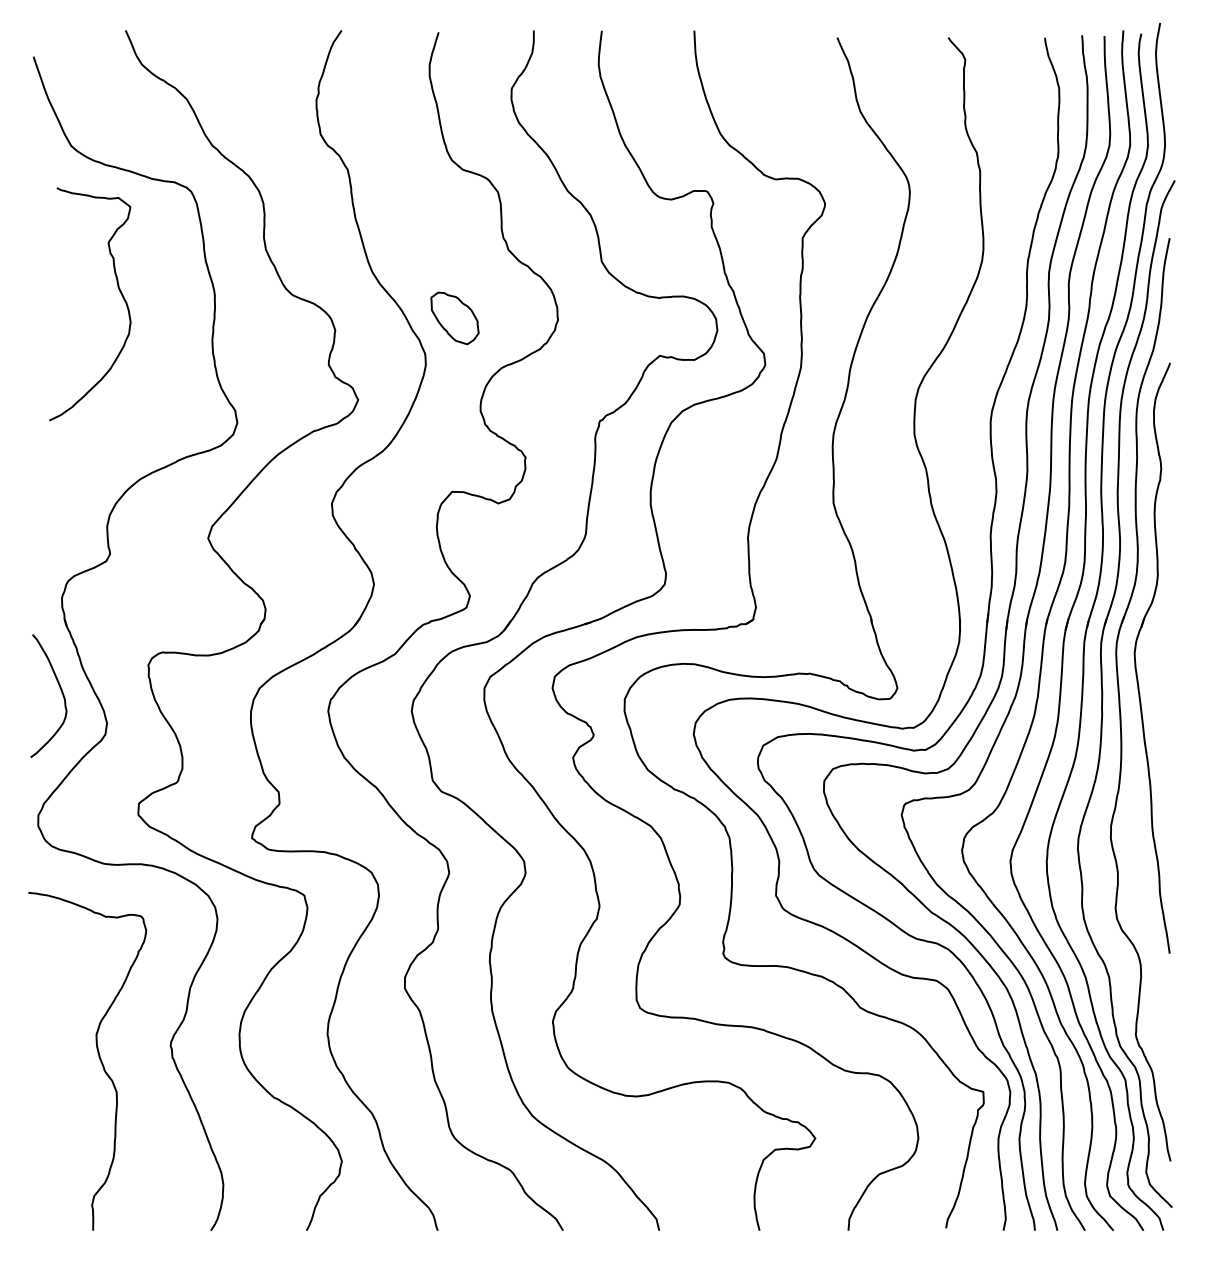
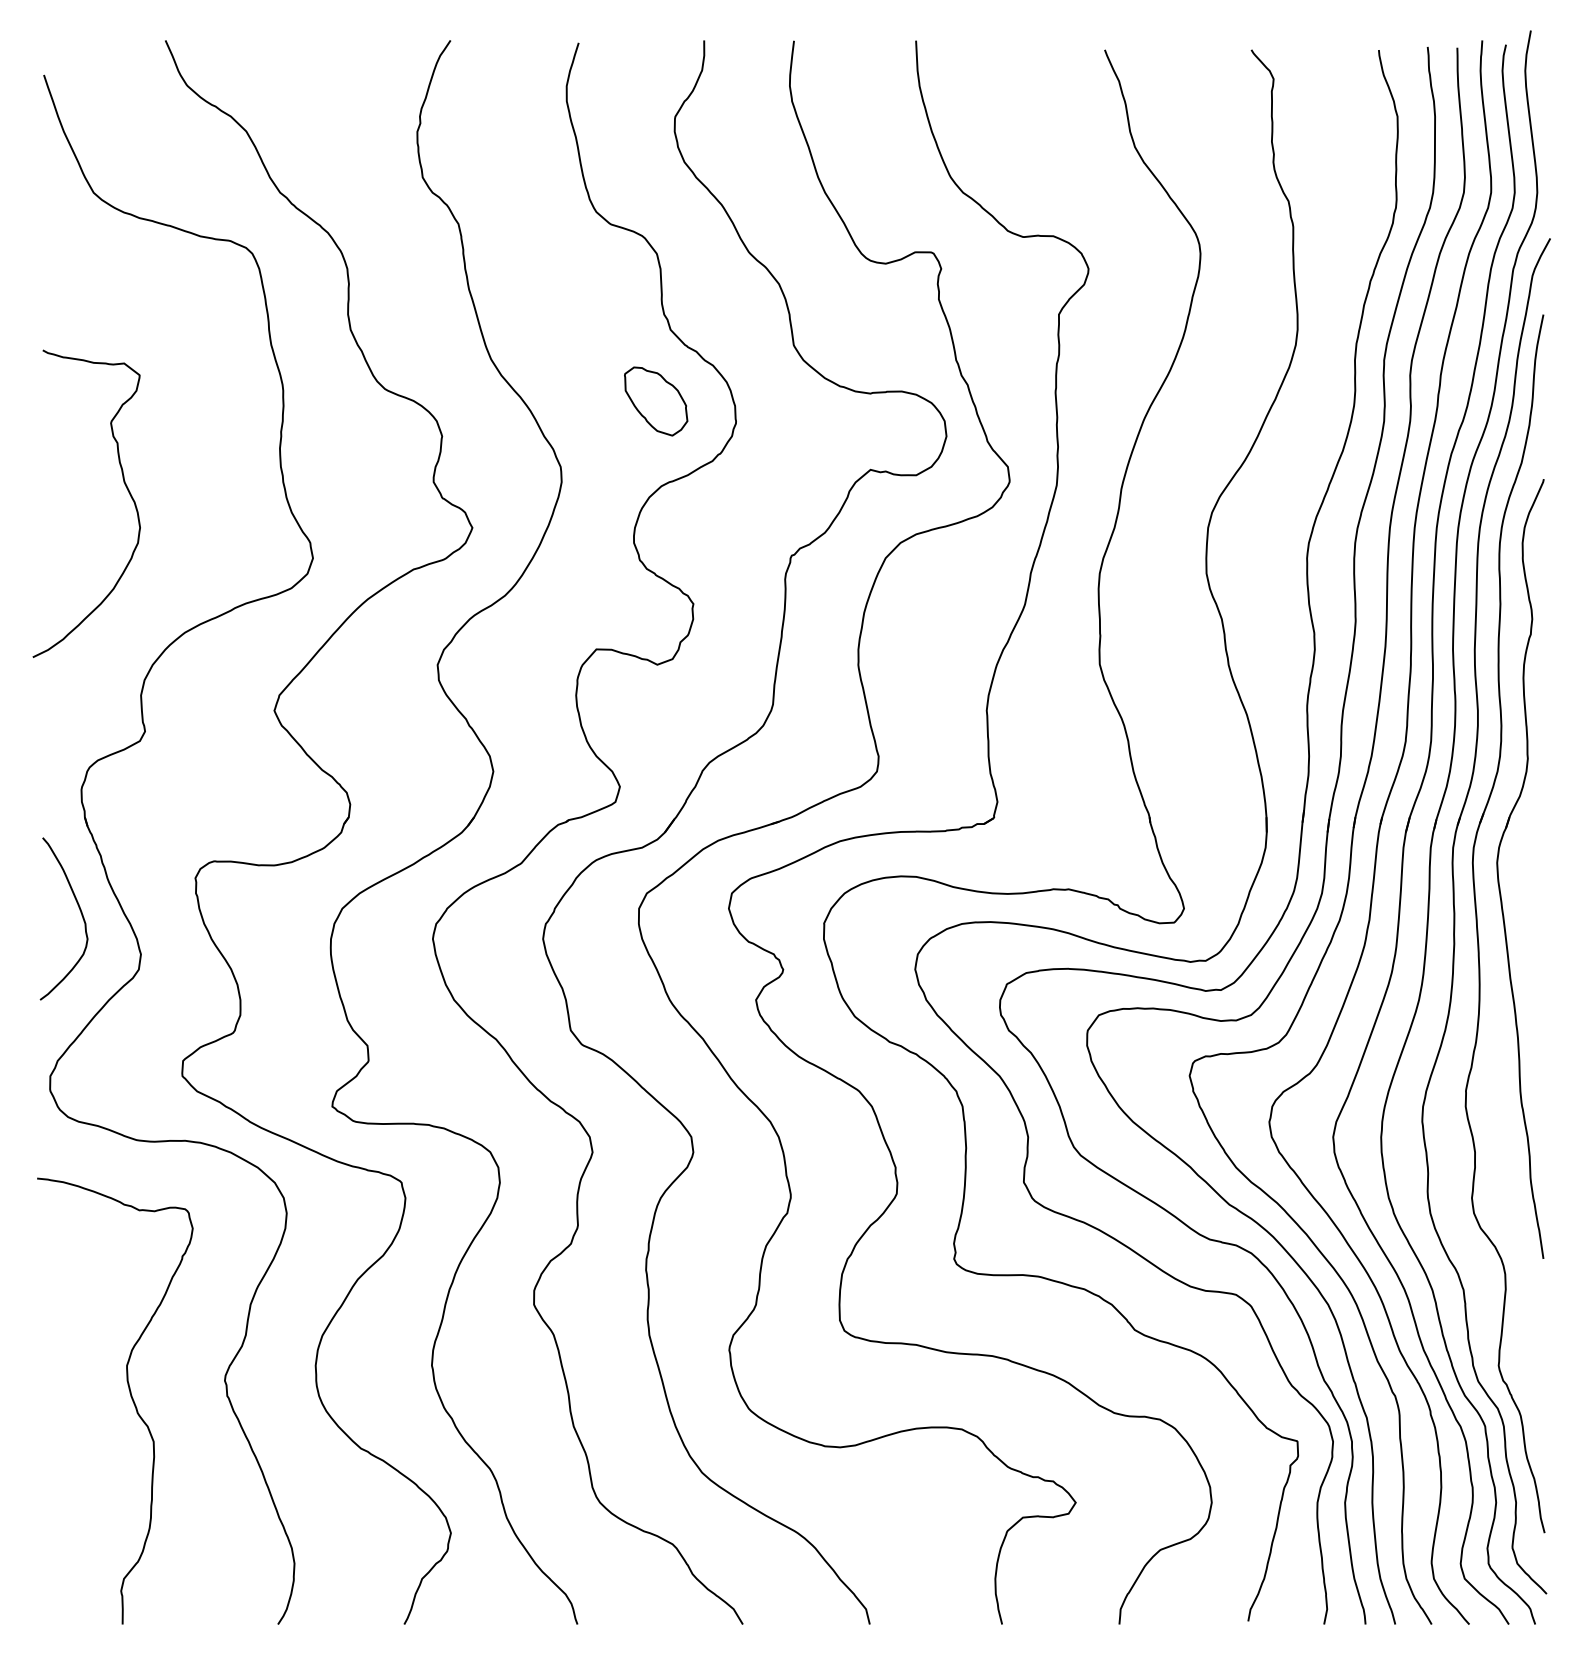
curve: (118, 289) -> (124, 484), moved
part: (455, 318) -> (656, 401), moved

